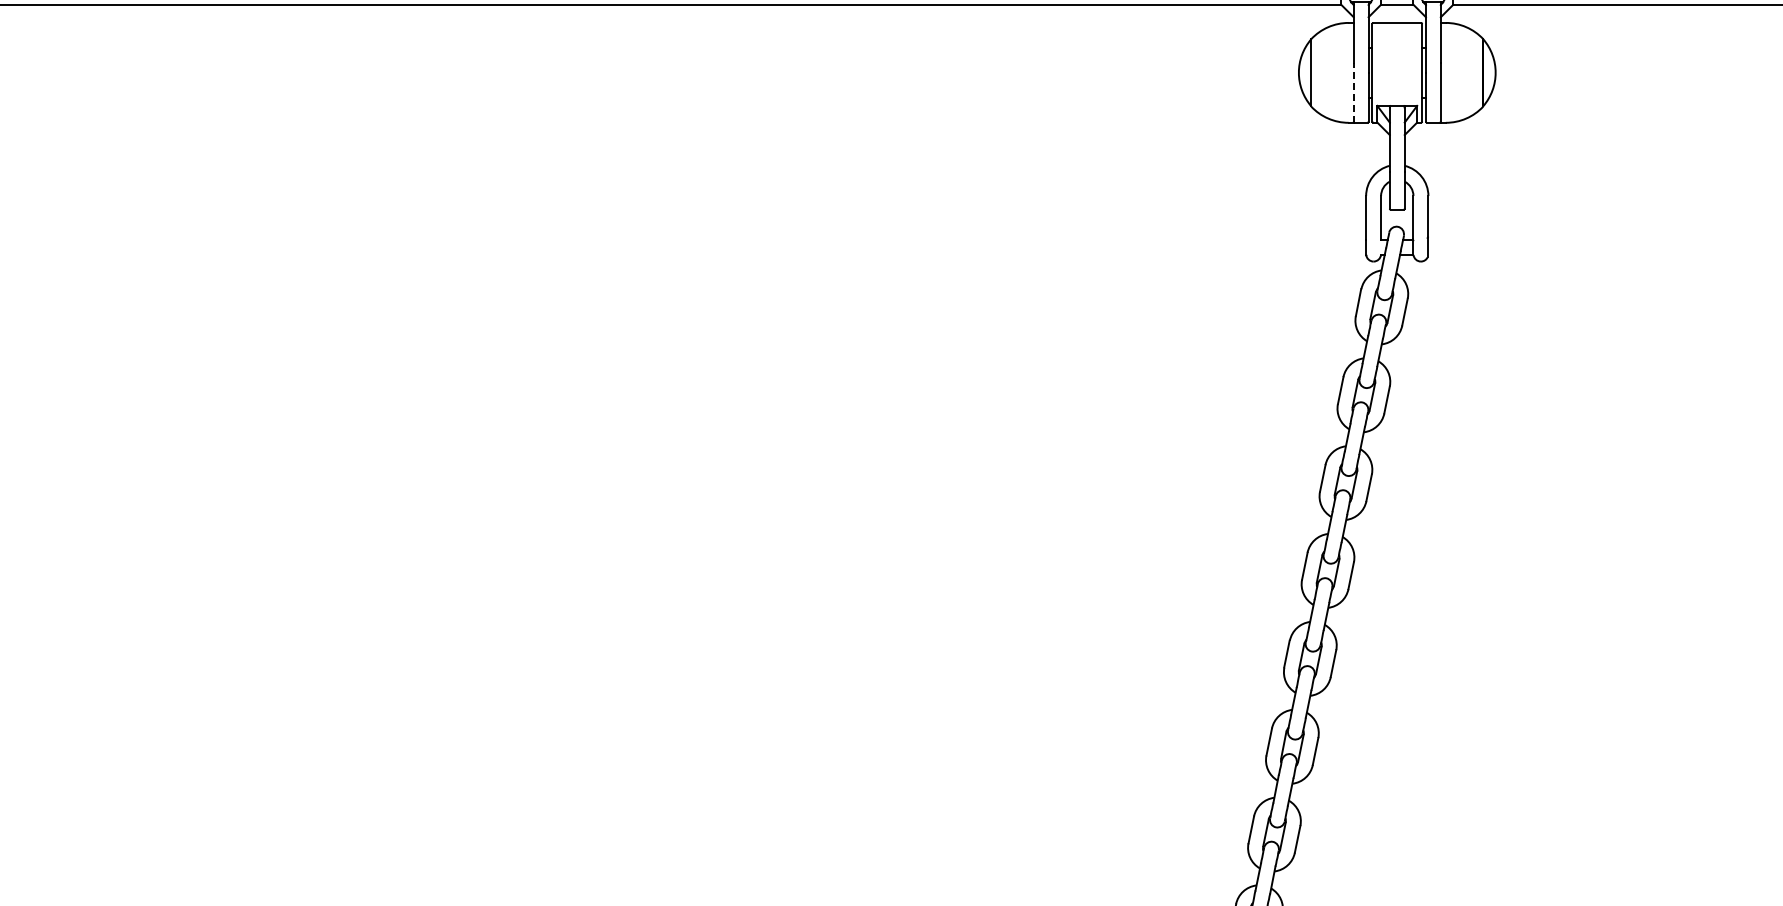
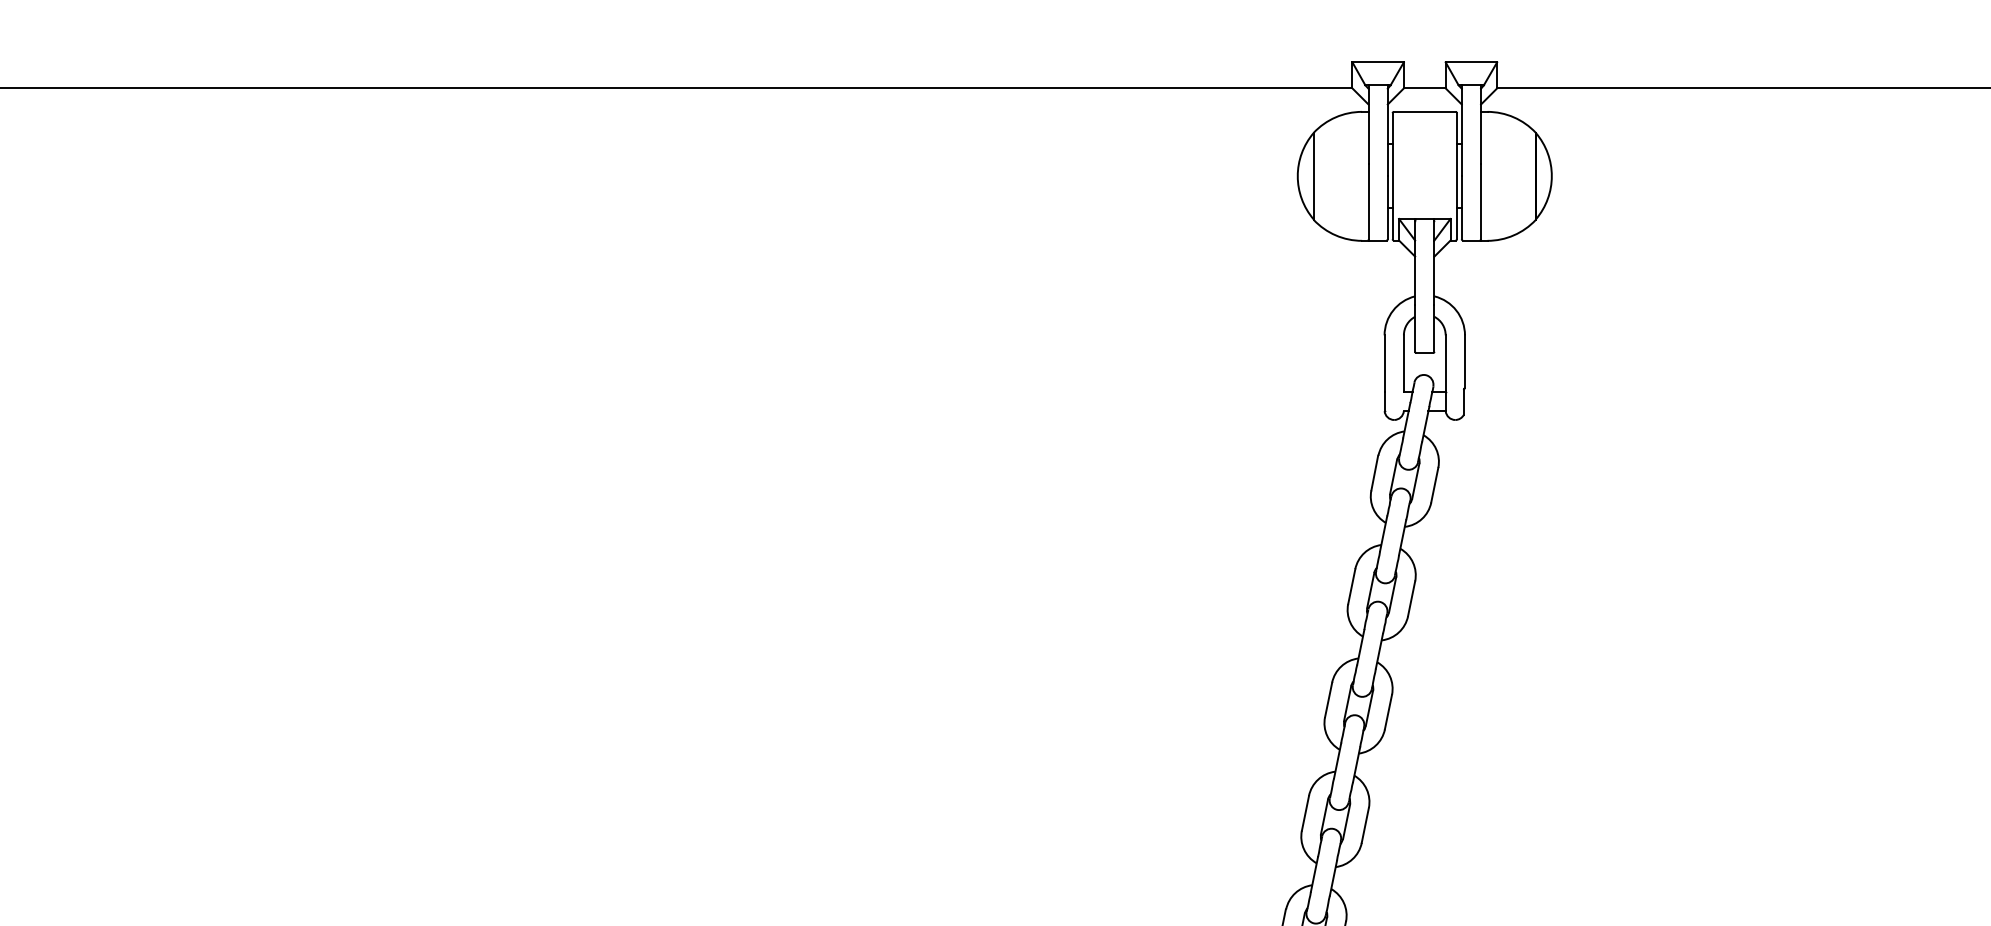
line: (1353, 92) -> (1368, 201), dashed -> solid

